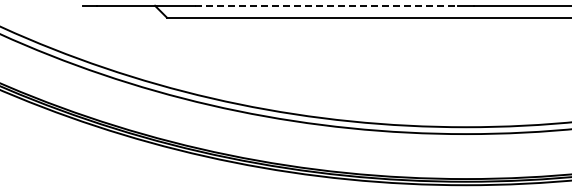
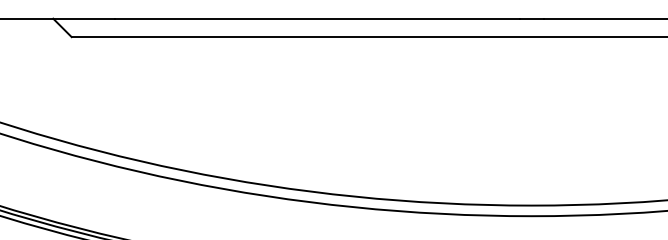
line: (326, 5) -> (317, 18), dashed -> solid

